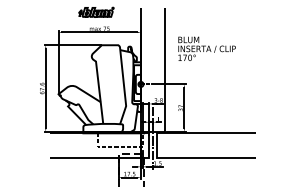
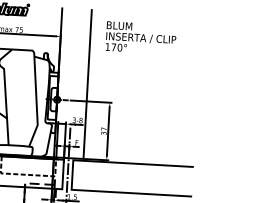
text: (206, 48) -> (140, 37), moved

